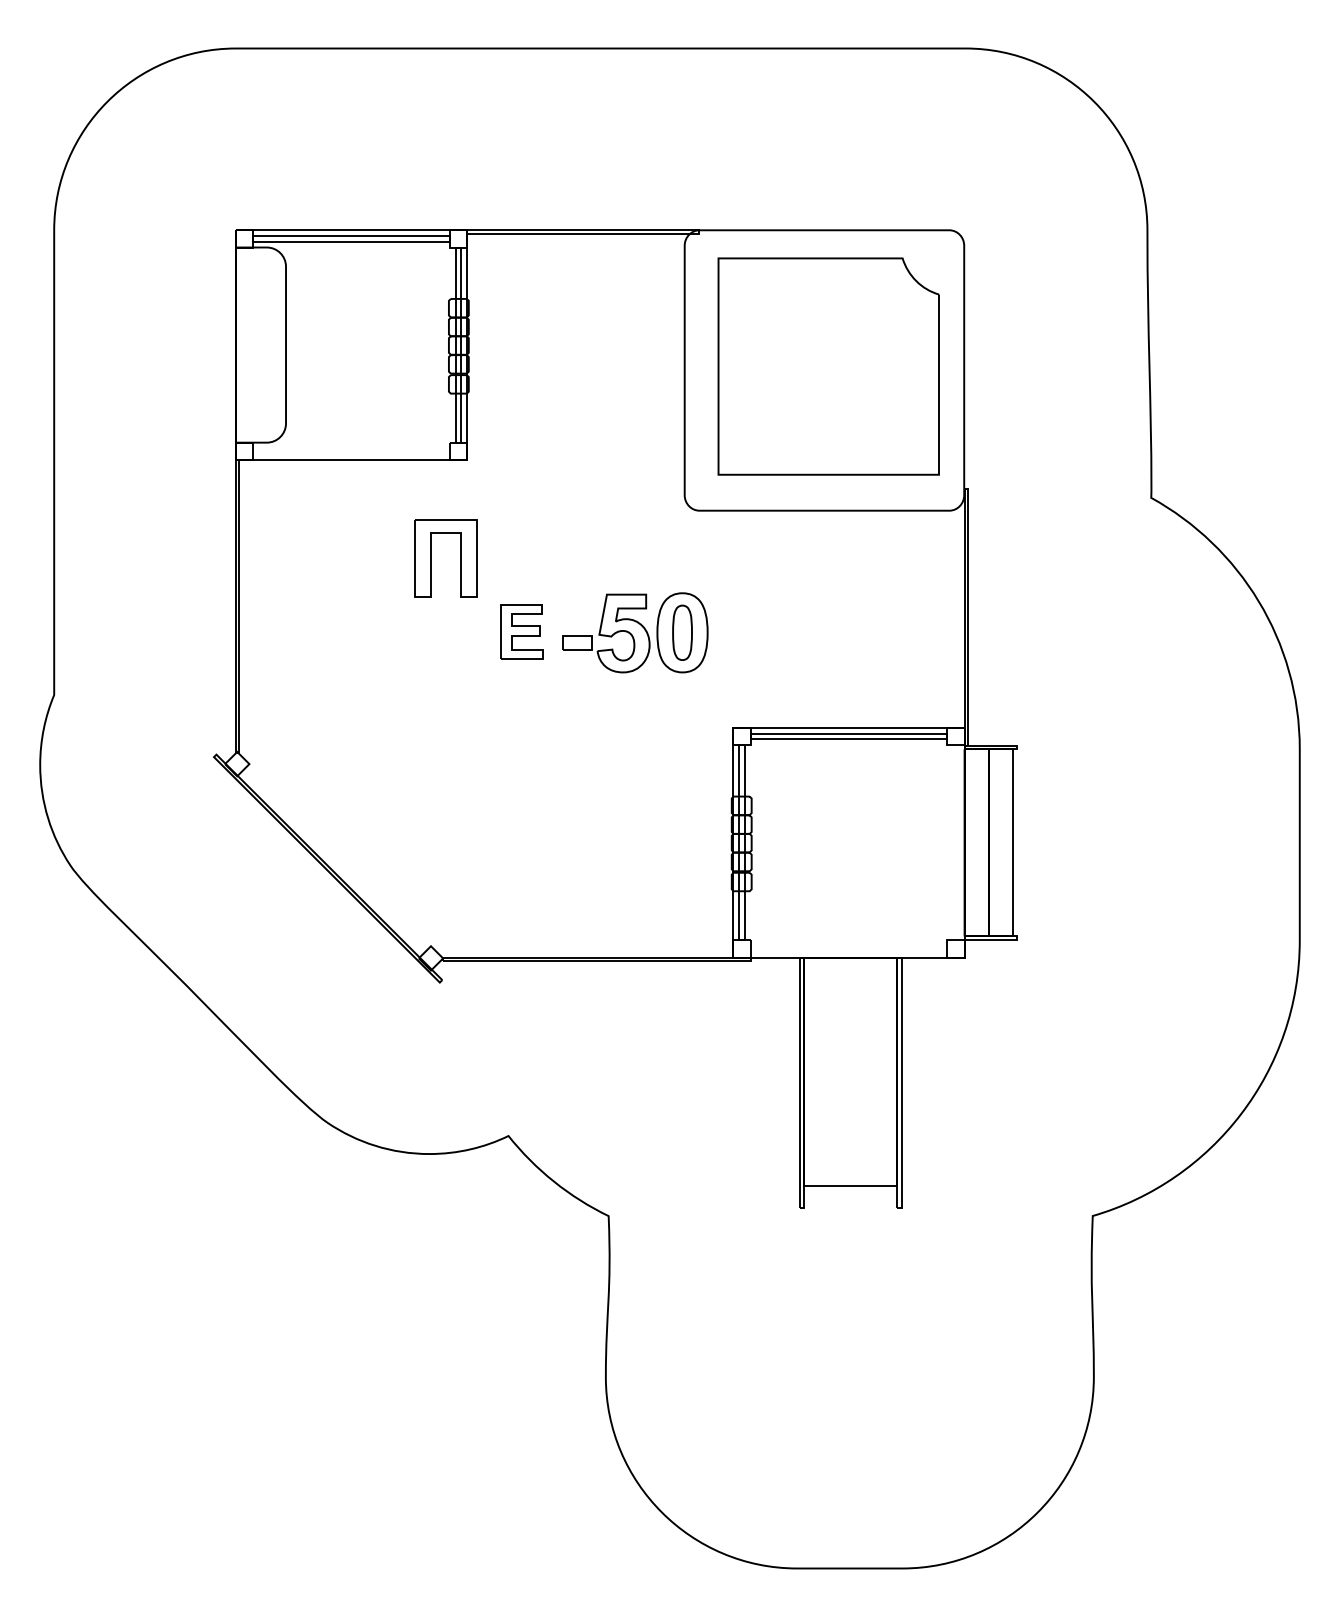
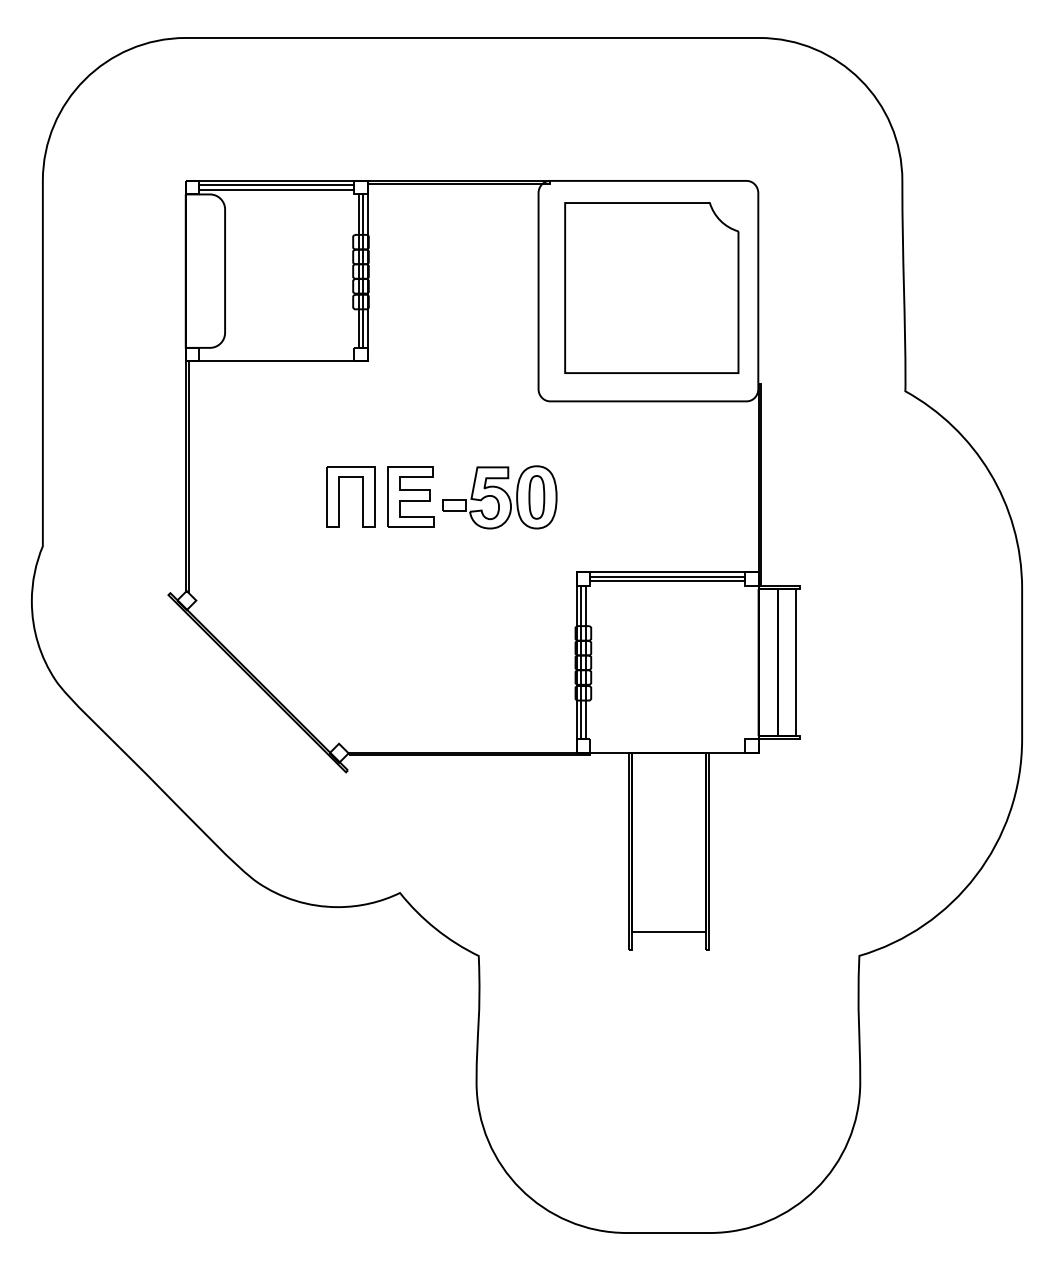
part: (431, 558) -> (339, 497), moved
part: (521, 632) -> (410, 497), size x1.43

